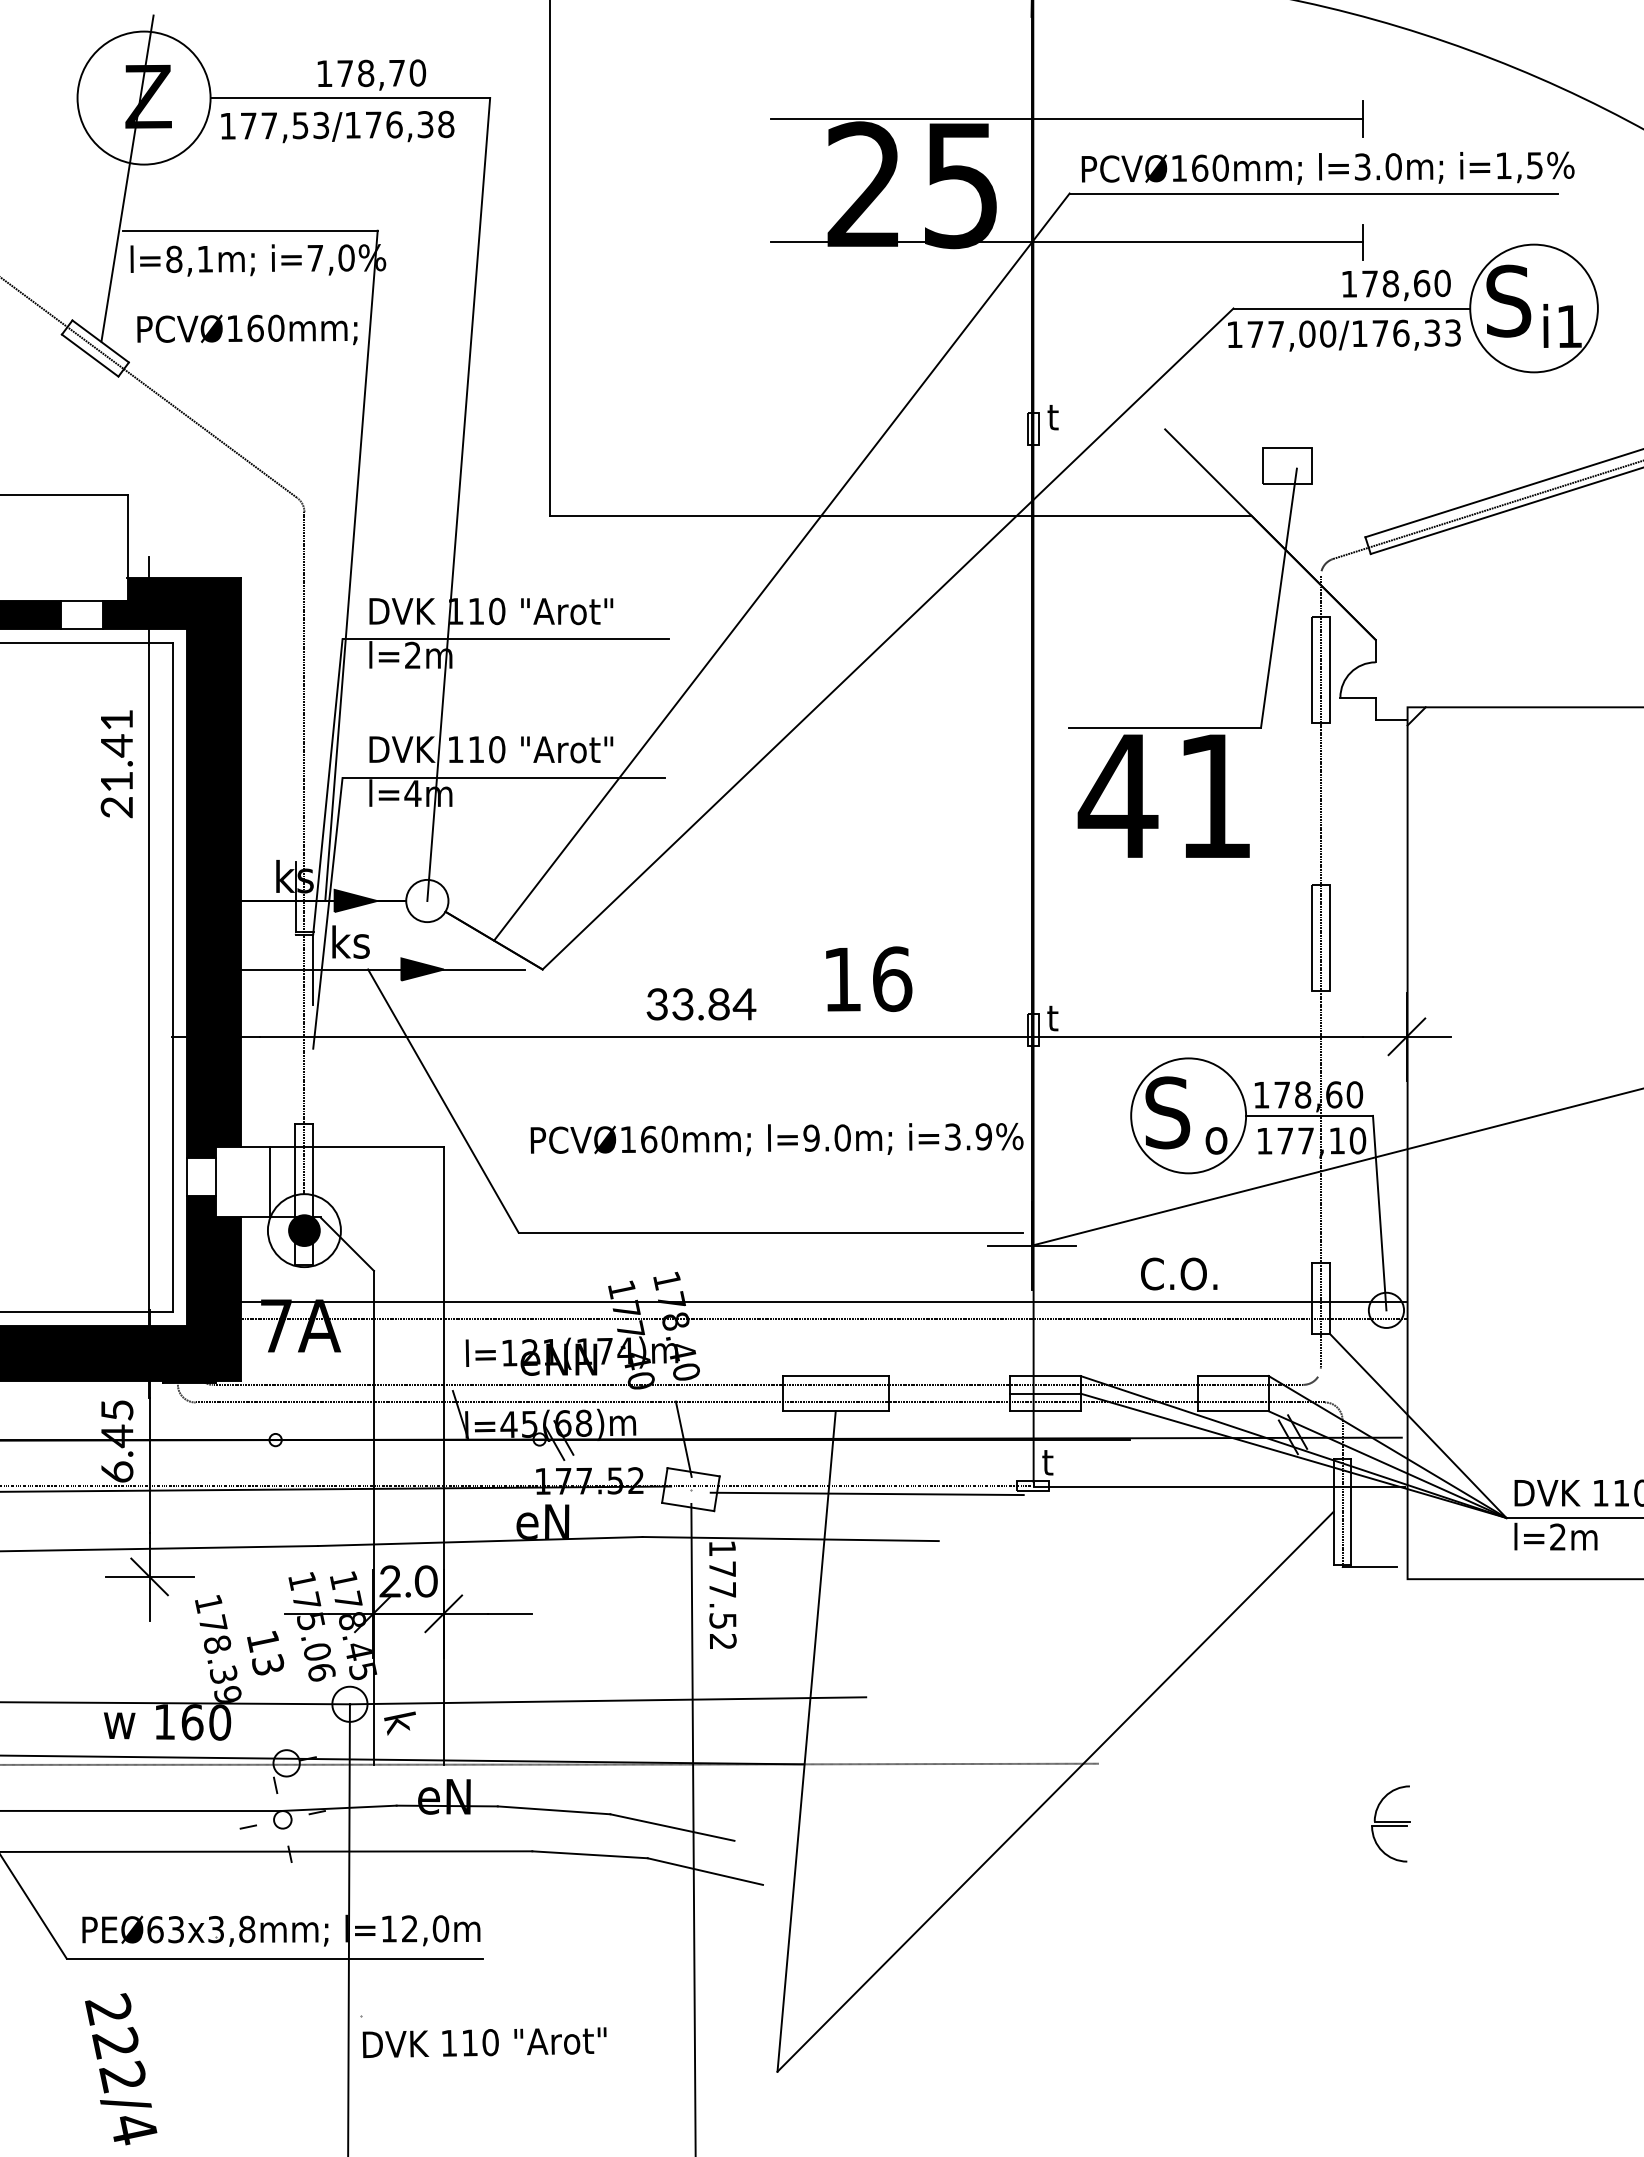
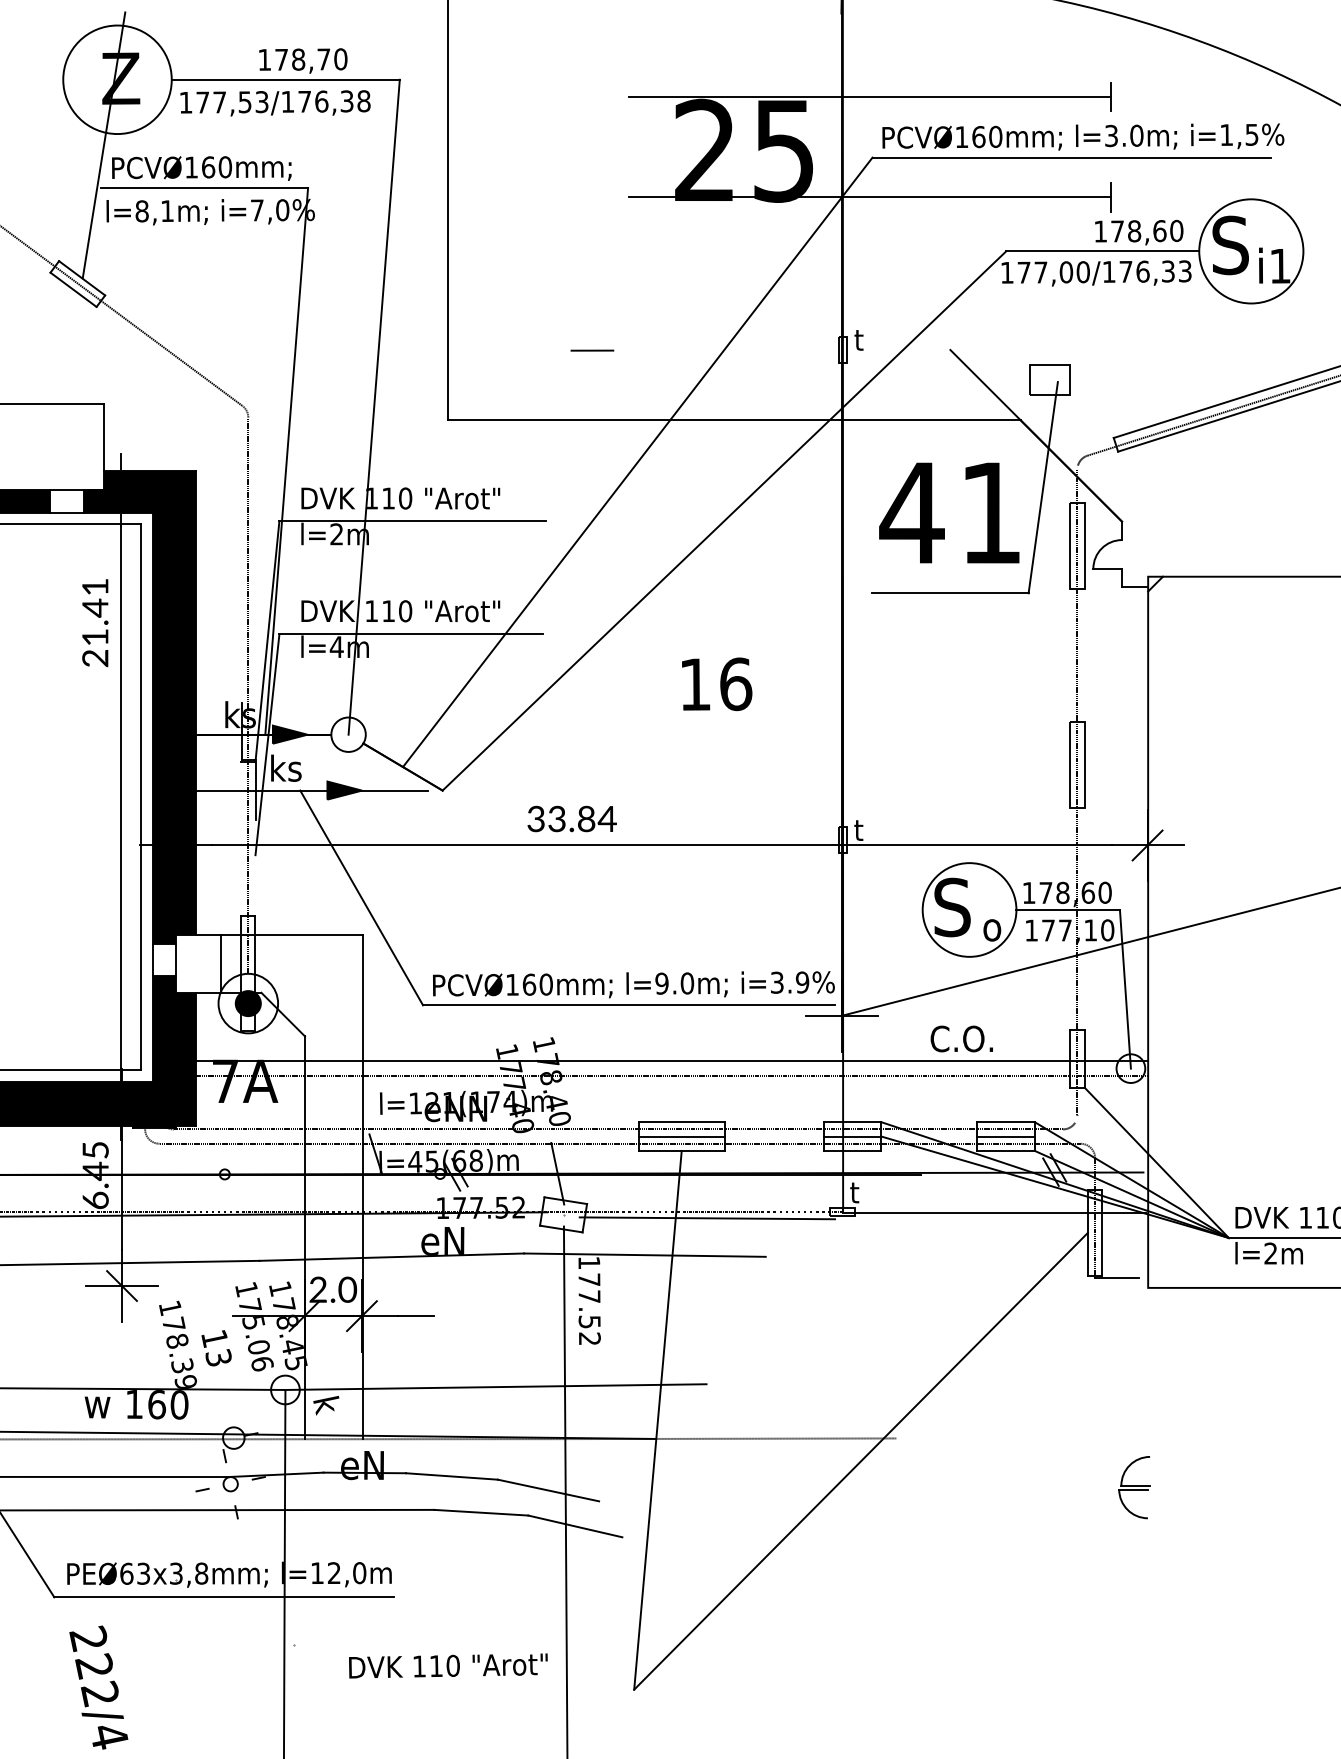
text: (247, 329) -> (201, 168), moved
line: (725, 430) -> (591, 350), added
text: (1163, 795) -> (949, 512), moved
text: (869, 978) -> (717, 683), moved
text: (776, 1139) -> (633, 984), moved
line: (835, 1393) -> (681, 1136), added
line: (1233, 1393) -> (1006, 1136), added
text: (484, 2042) -> (448, 1665), moved

